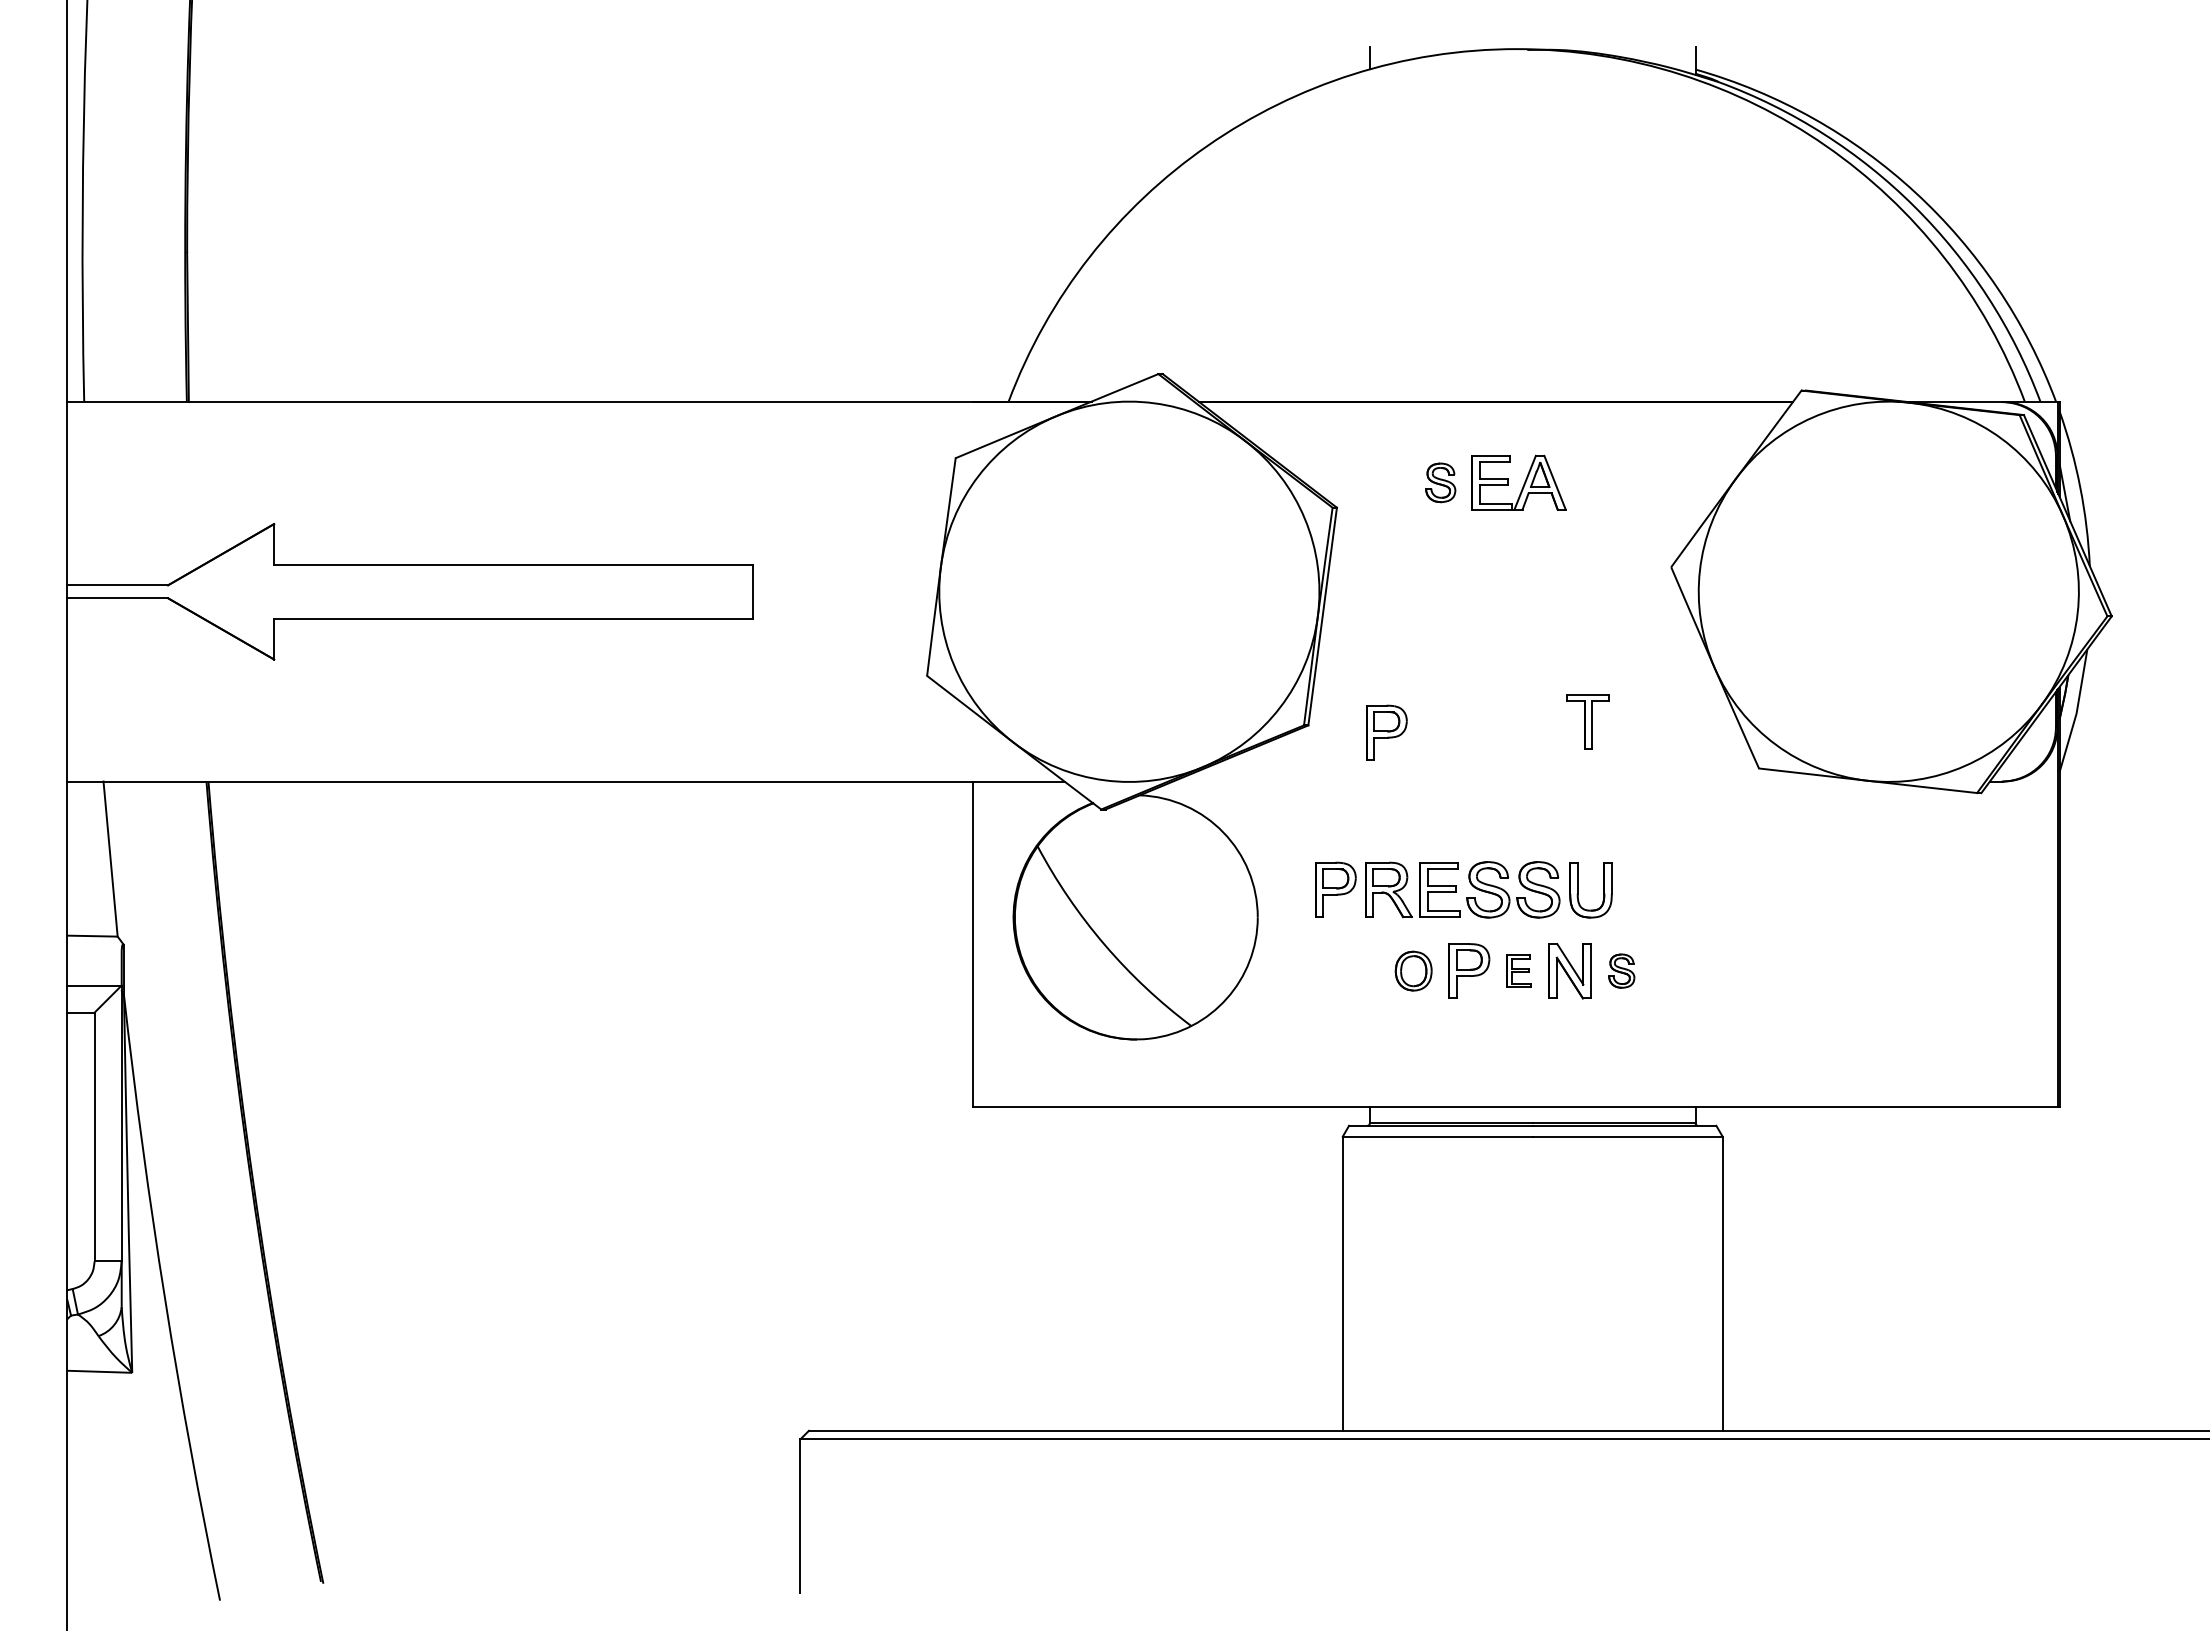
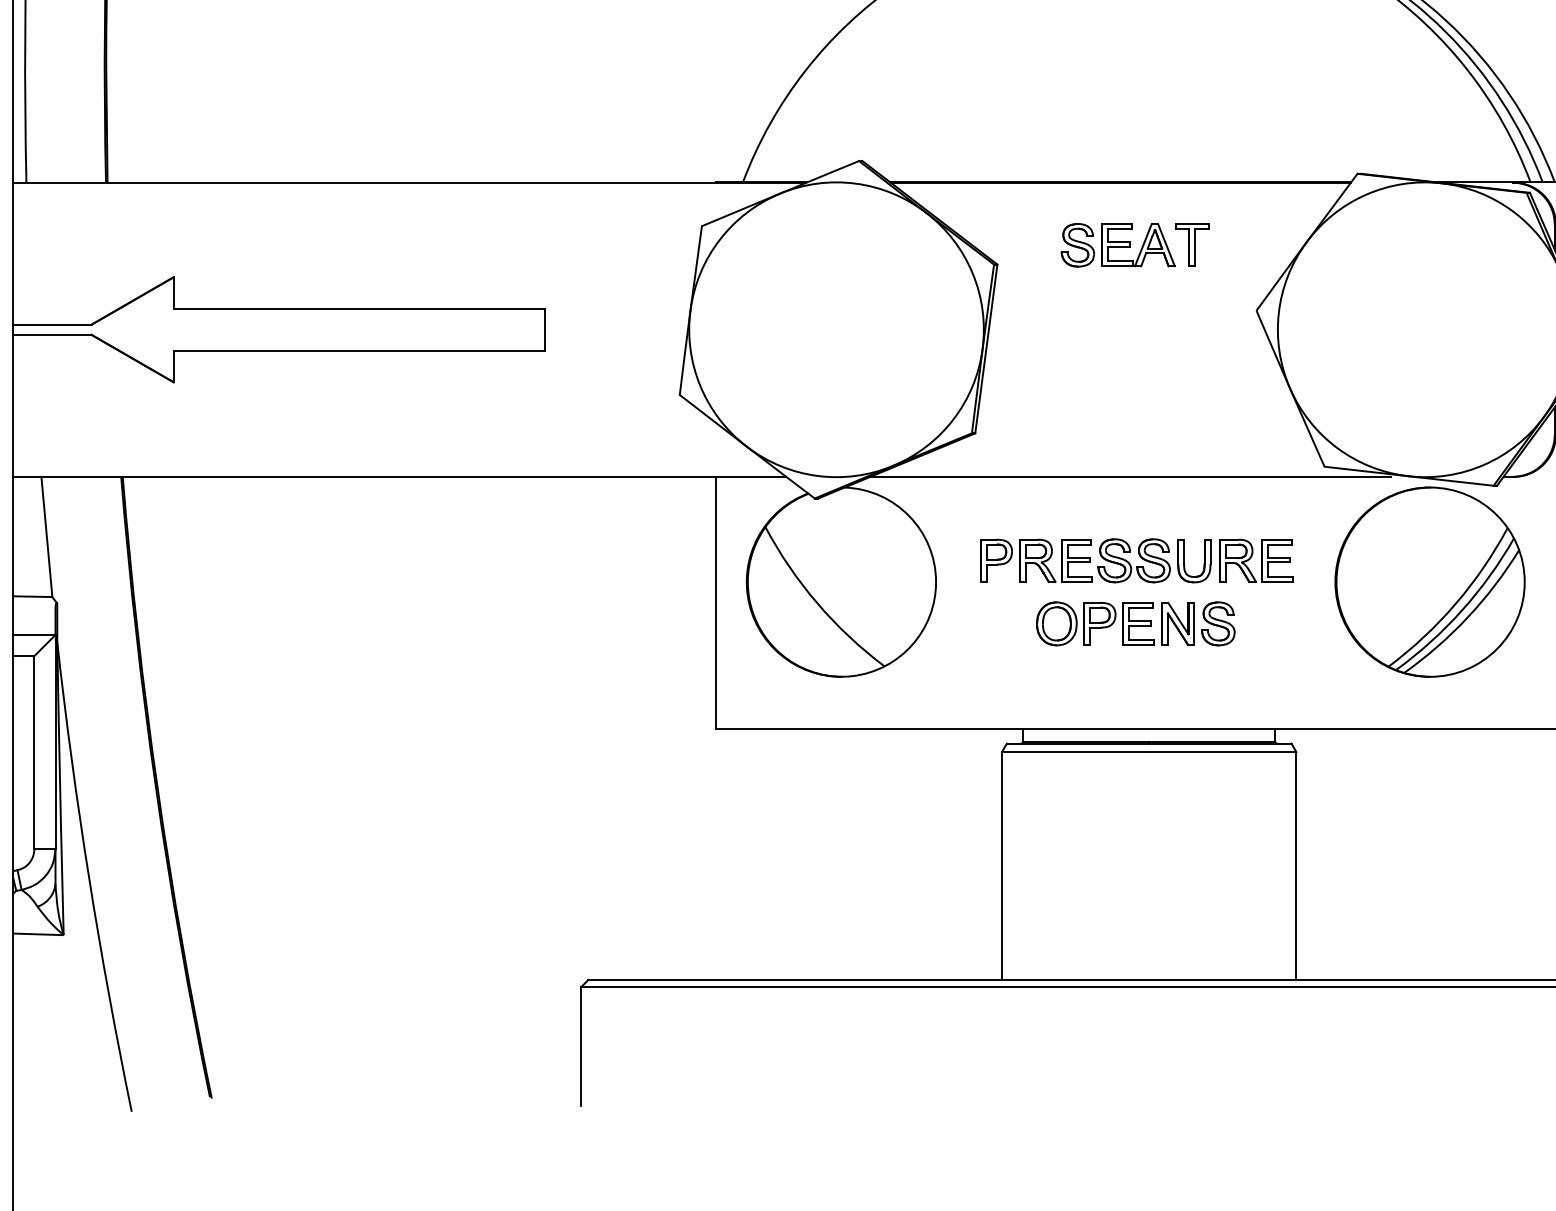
part: (1440, 482) -> (1077, 245), size x1.43
part: (1587, 721) -> (1191, 245), moved
part: (1386, 732) -> (1035, 438), removed
line: (1508, 781) -> (1130, 476), added
part: (1664, 886) -> (1251, 558), added
part: (1895, 917) -> (1430, 582), added
part: (1413, 970) -> (1056, 623), size x1.43
part: (1518, 970) -> (1138, 623), size x1.67
part: (1621, 970) -> (1218, 623), size x1.67

